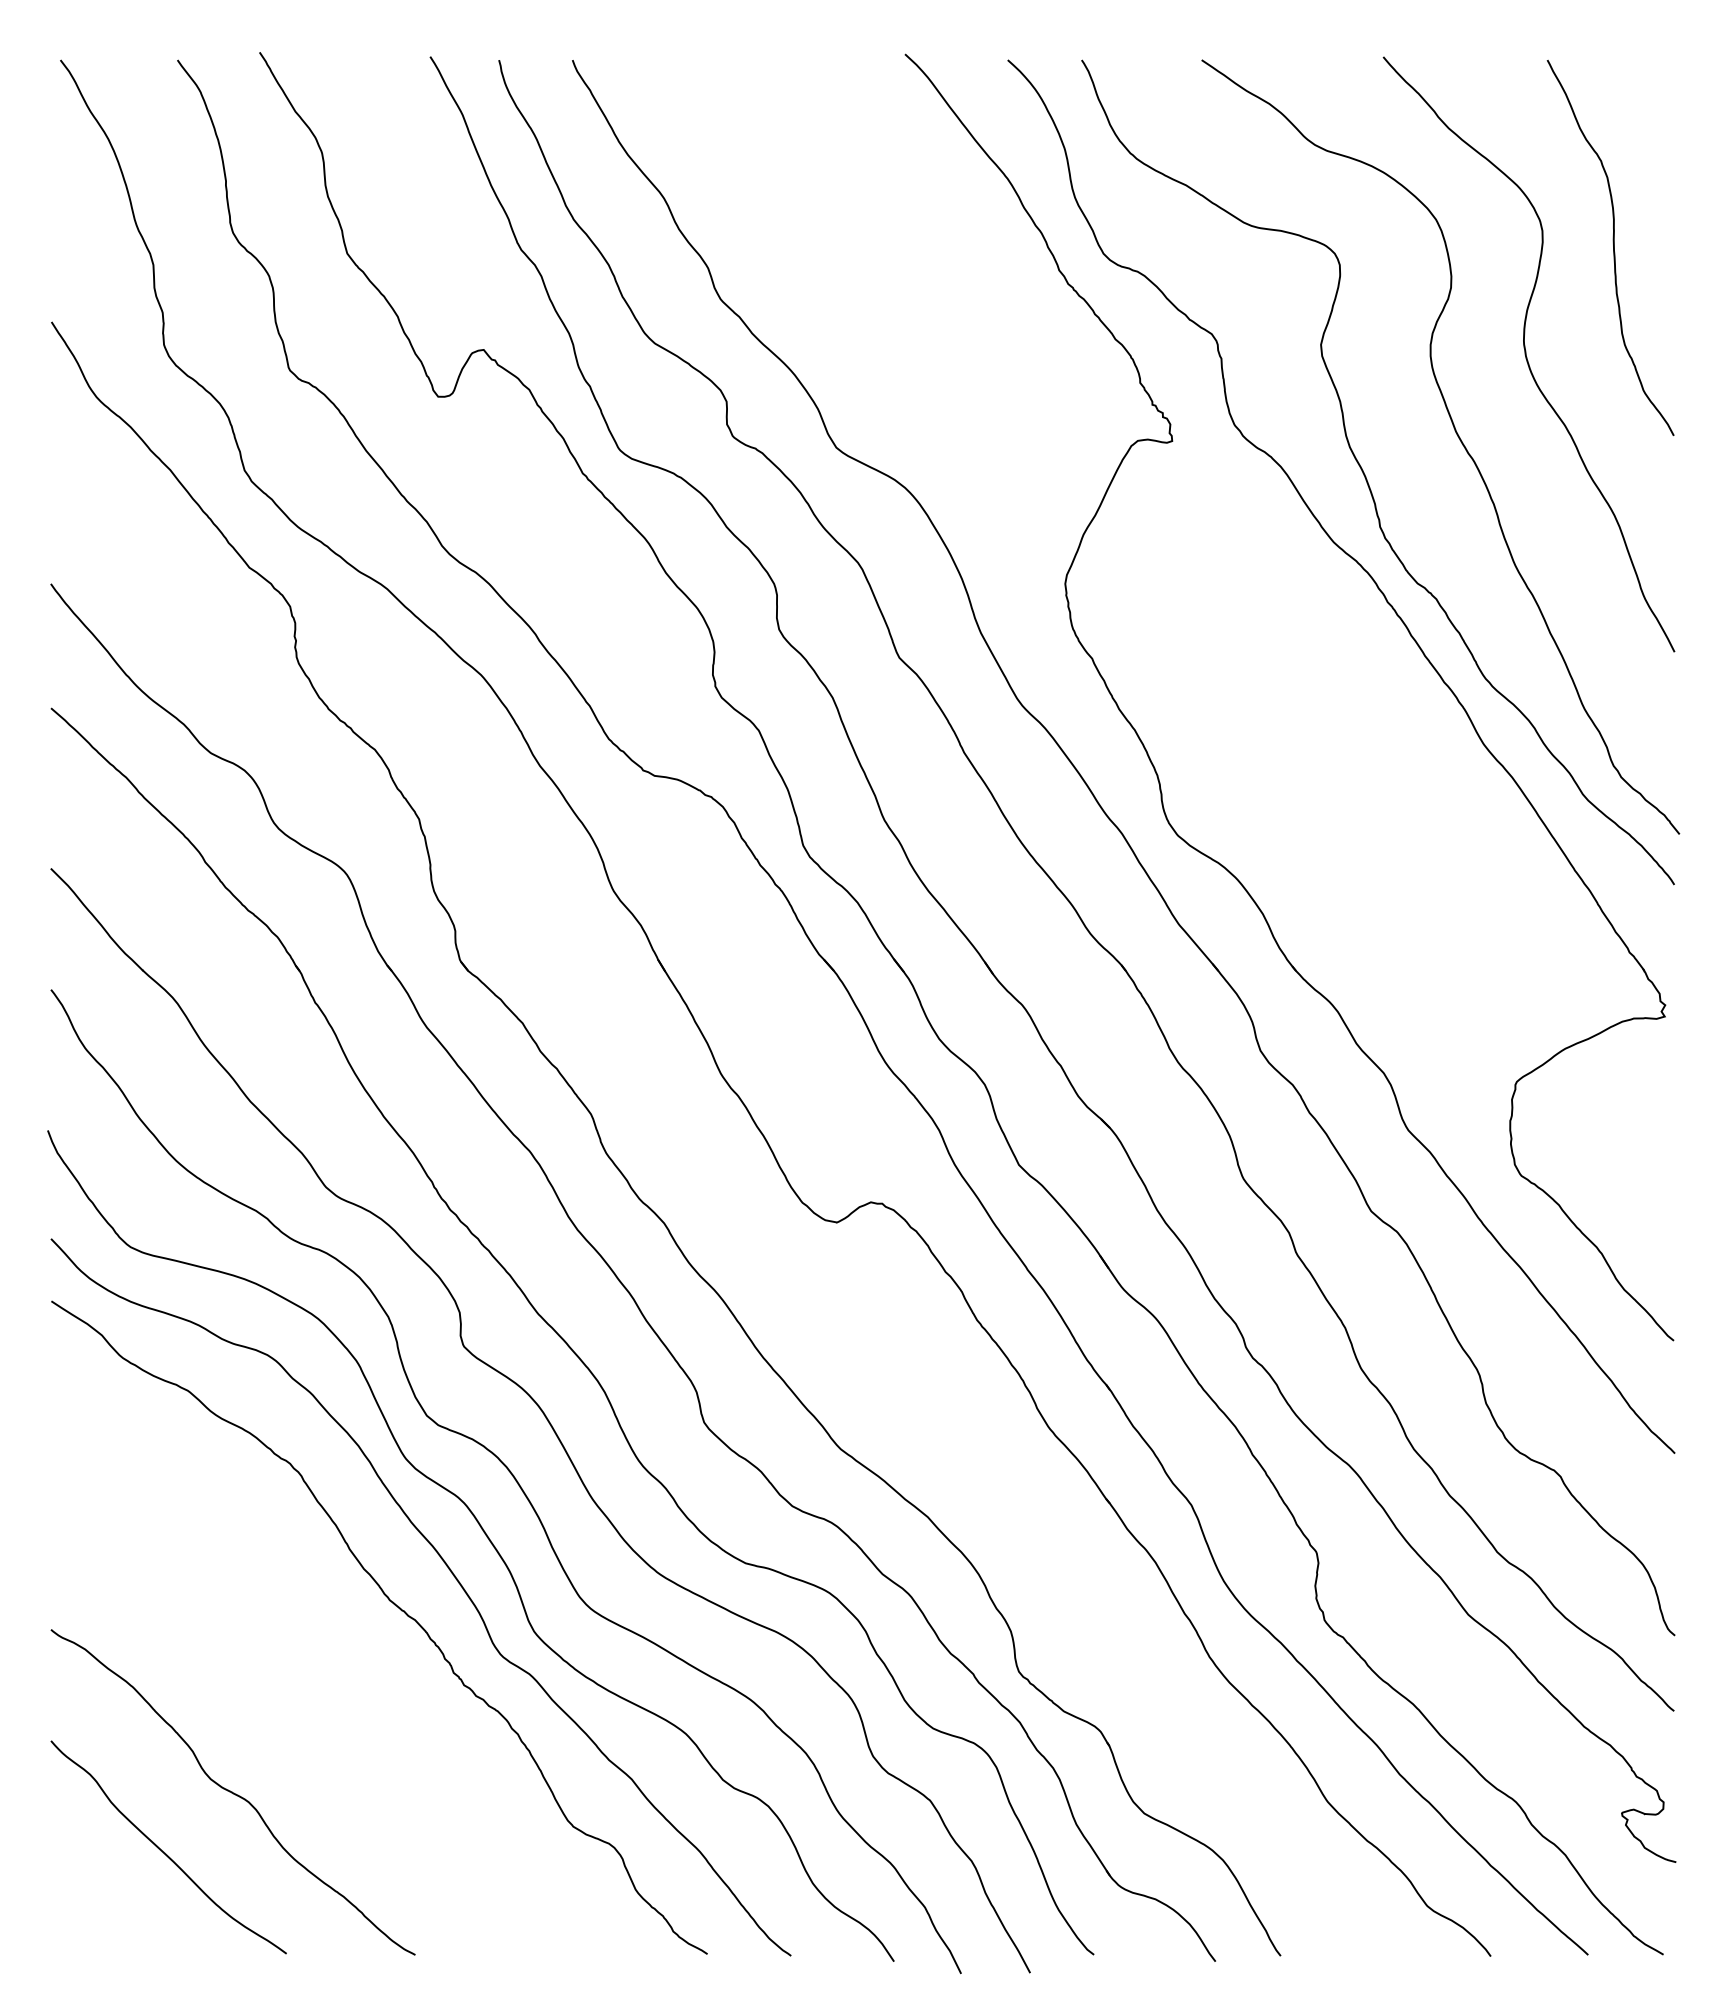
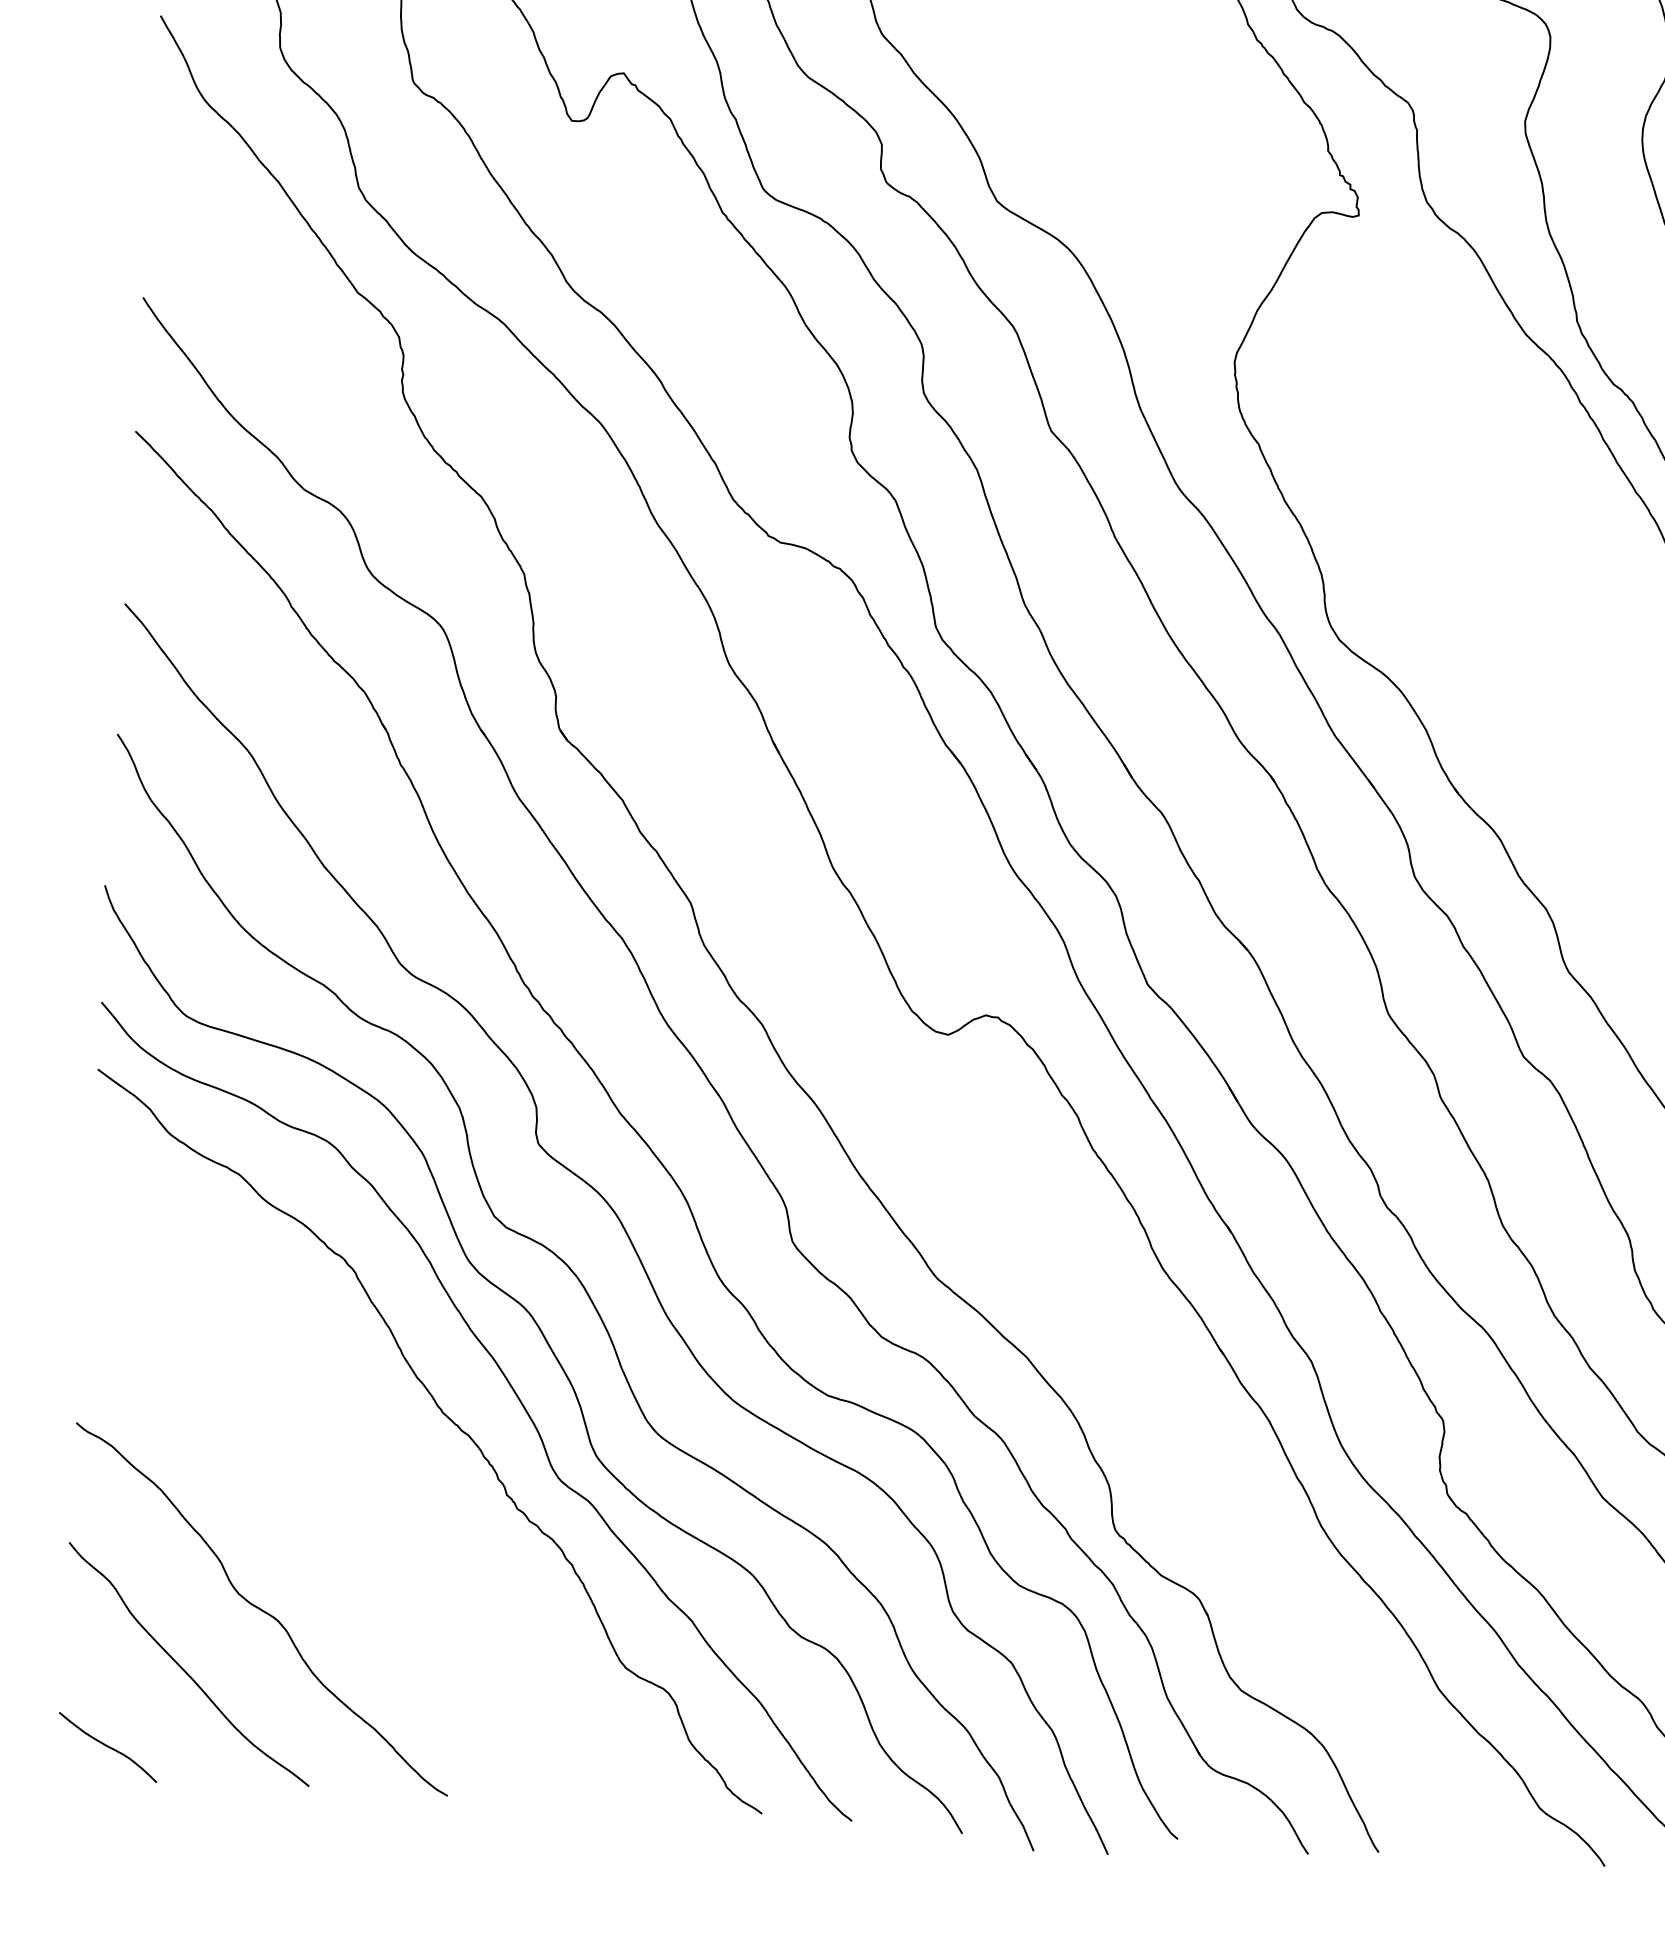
curve: (97, 1928) -> (107, 1747), added

